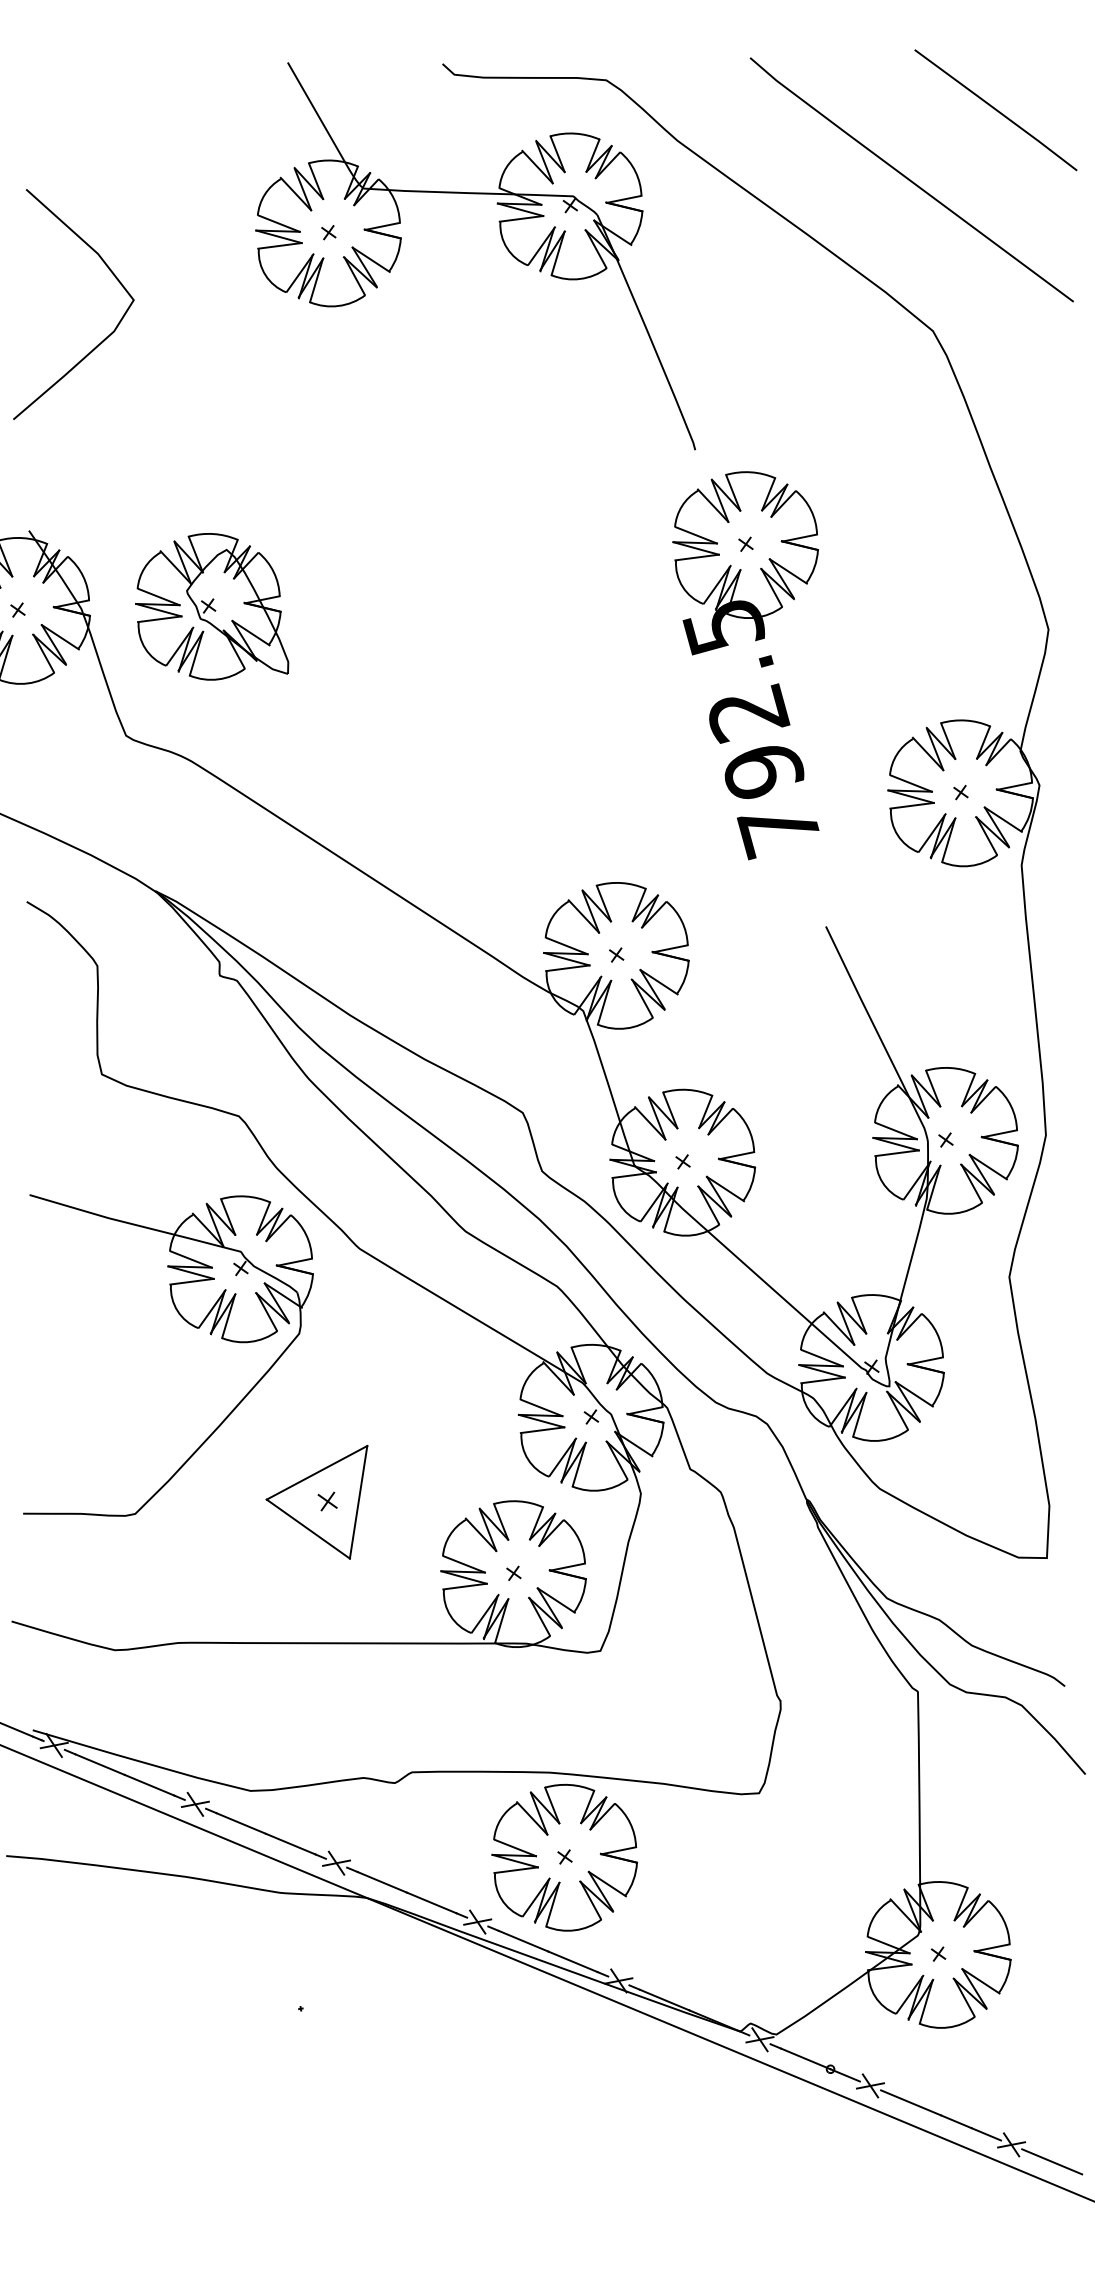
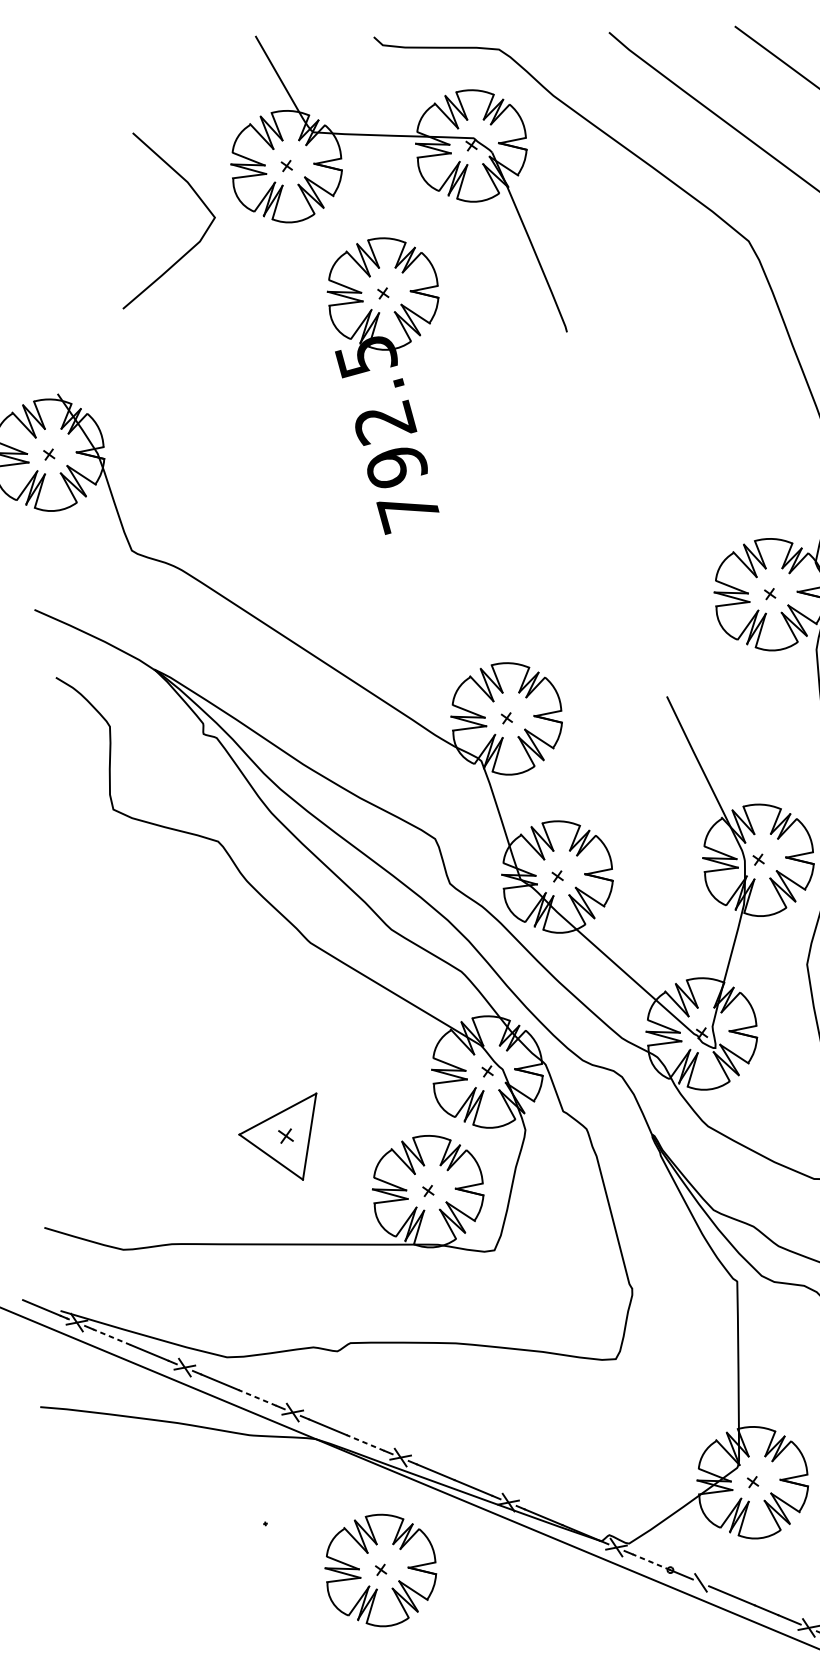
curve: (106, 336) -> (194, 245), moved
part: (212, 606) -> (197, 451), removed
part: (759, 661) -> (393, 383), moved
part: (190, 1325) -> (181, 1001), removed
line: (100, 1764) -> (112, 1337), solid -> dashed
line: (290, 1844) -> (257, 1398), solid -> dashed
part: (564, 1857) -> (380, 1570), moved
line: (431, 1902) -> (365, 1442), solid -> dashed
line: (805, 2058) -> (651, 1561), solid -> dashed
line: (870, 2085) -> (700, 1582), removed

